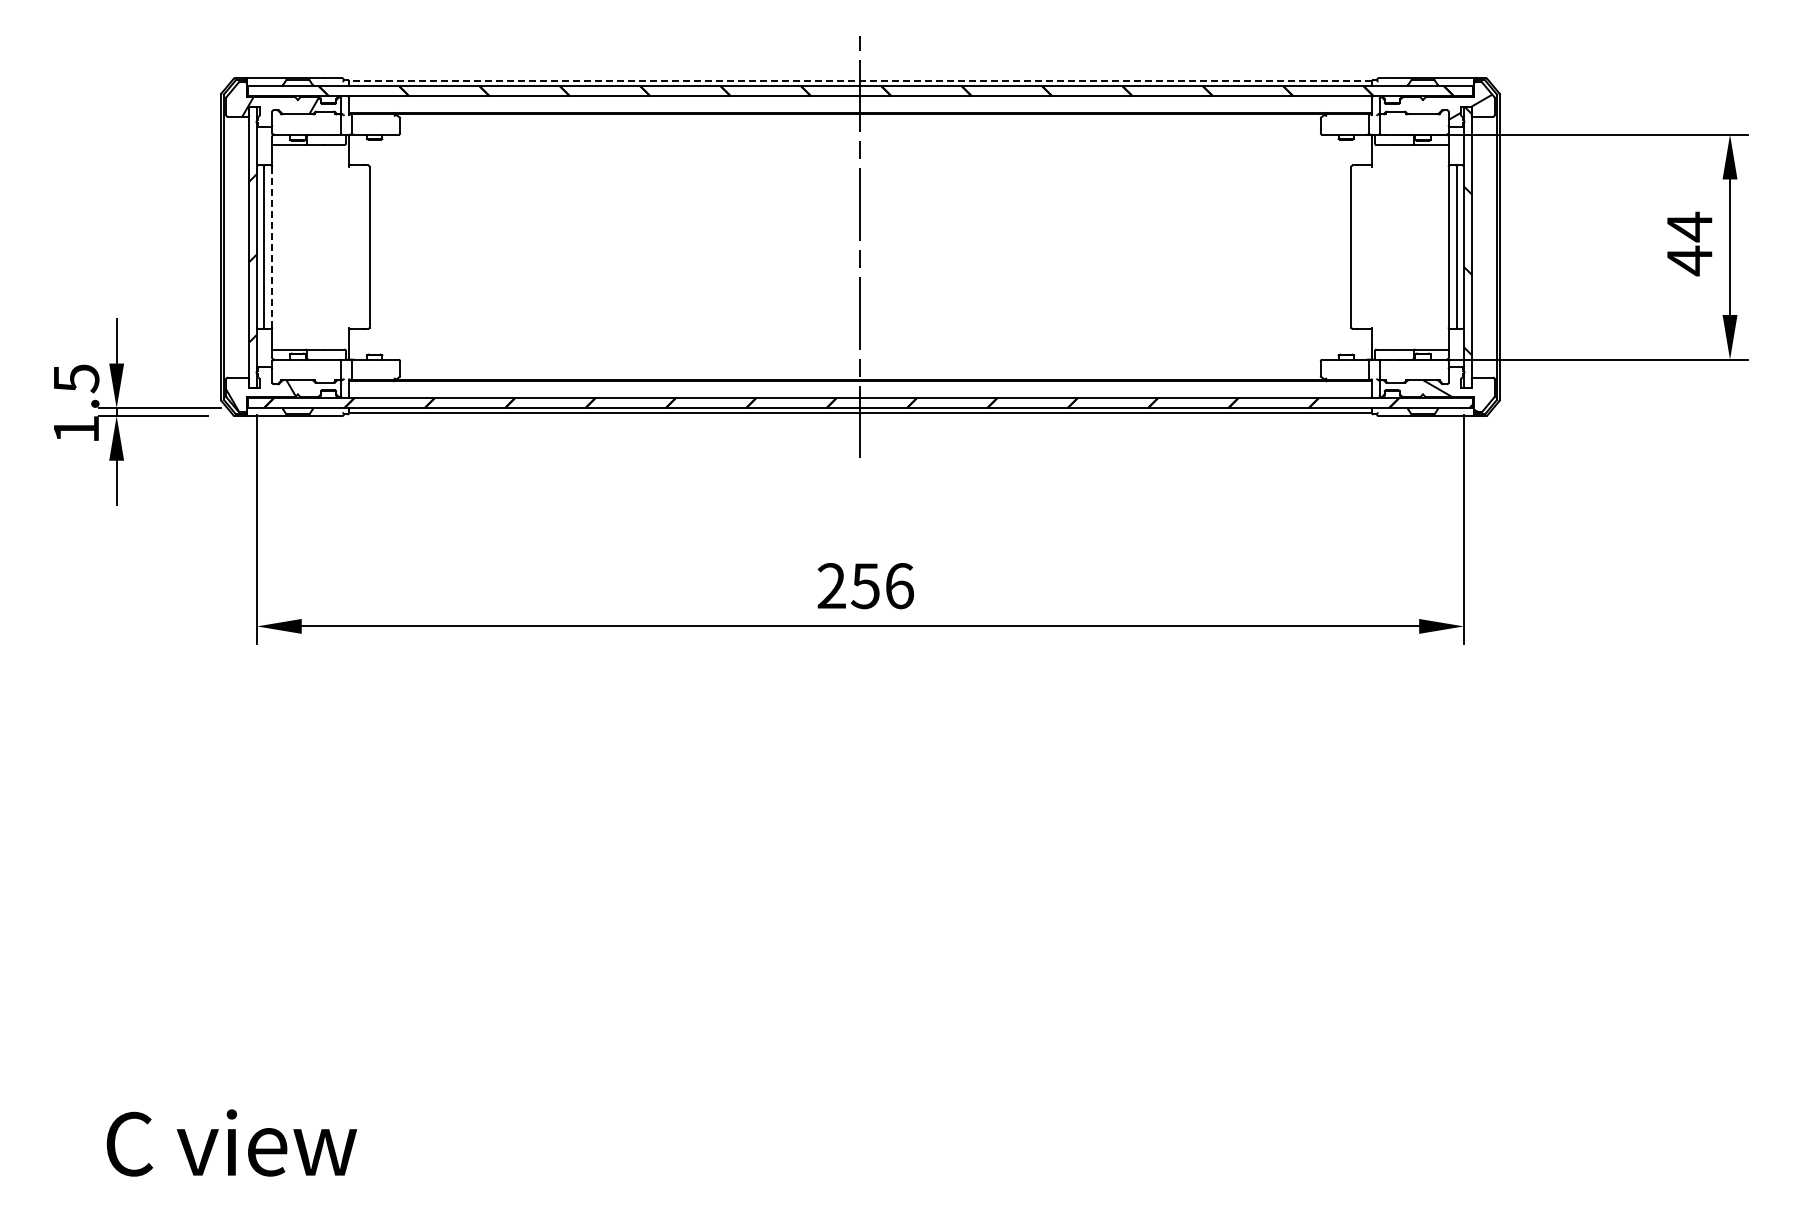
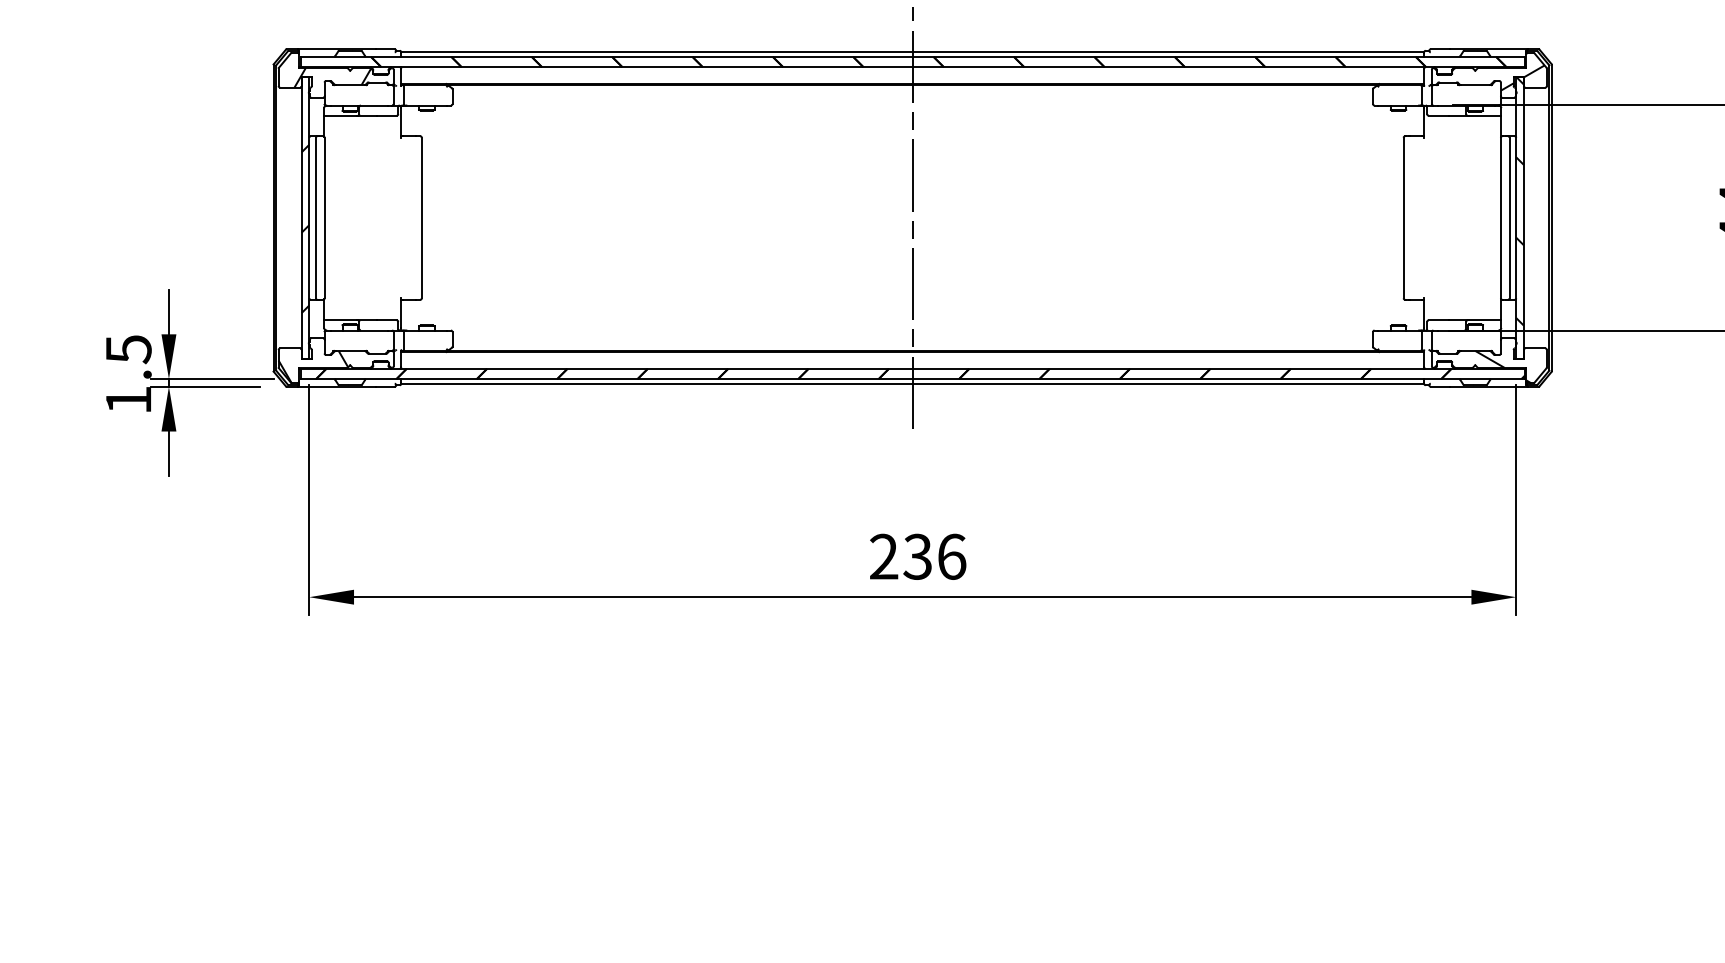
line: (859, 81) -> (911, 52), dashed -> solid
line: (272, 246) -> (324, 217), dashed -> solid
text: (865, 585) -> (917, 556), 256 -> 236

